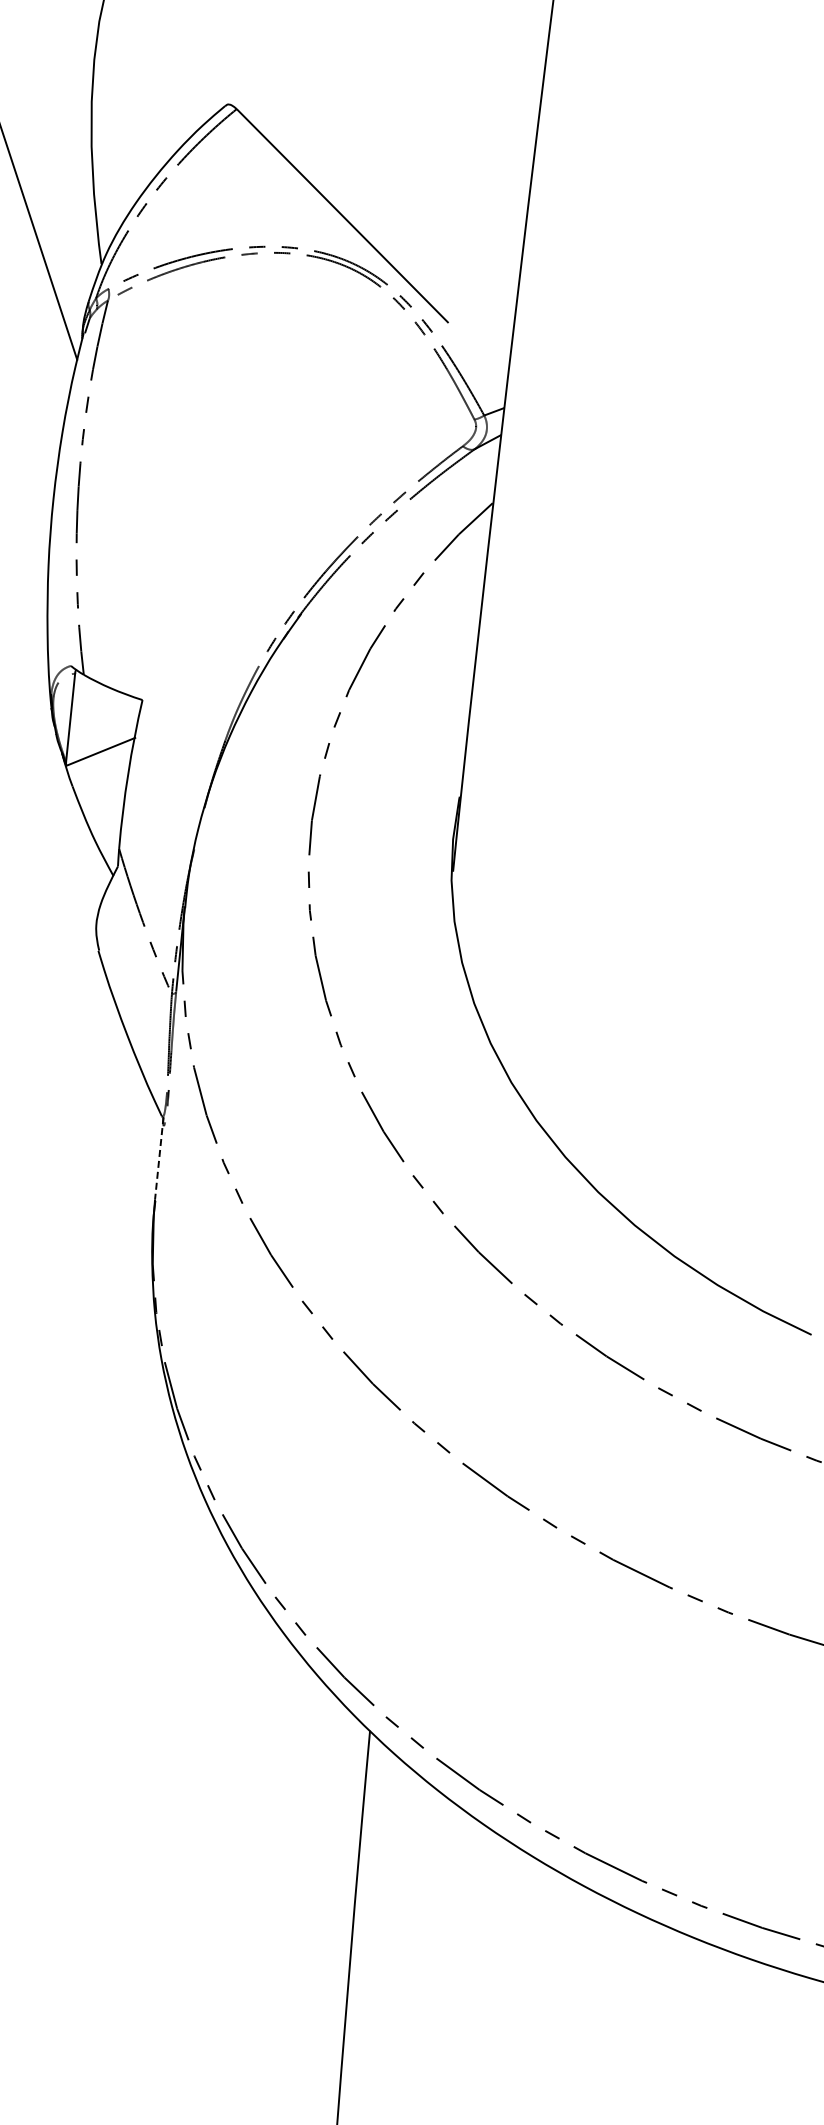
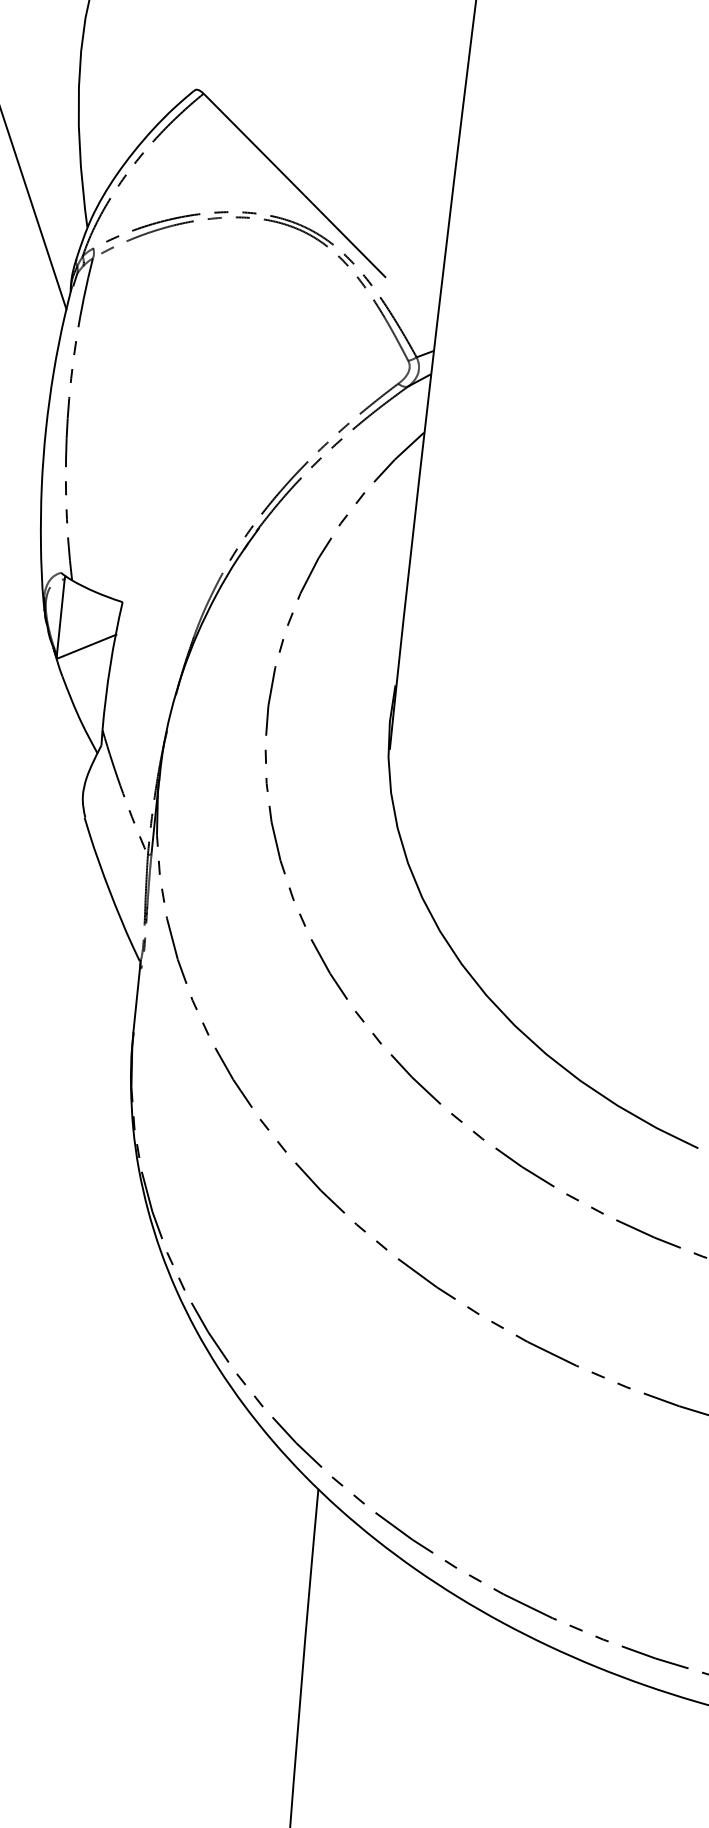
line: (159, 1158) -> (137, 996), dashed -> solid

